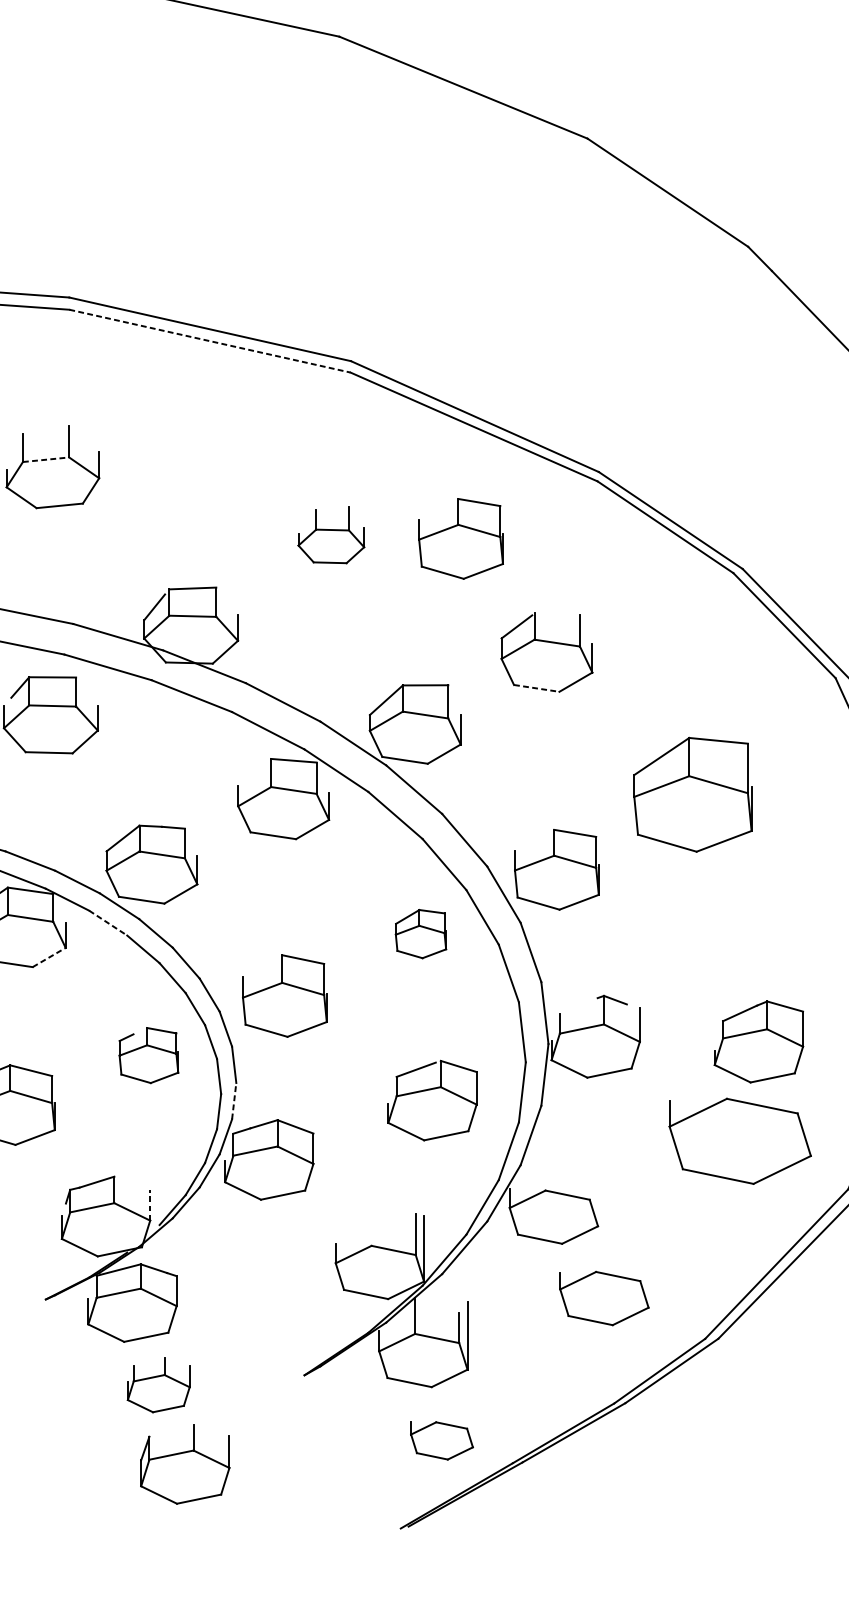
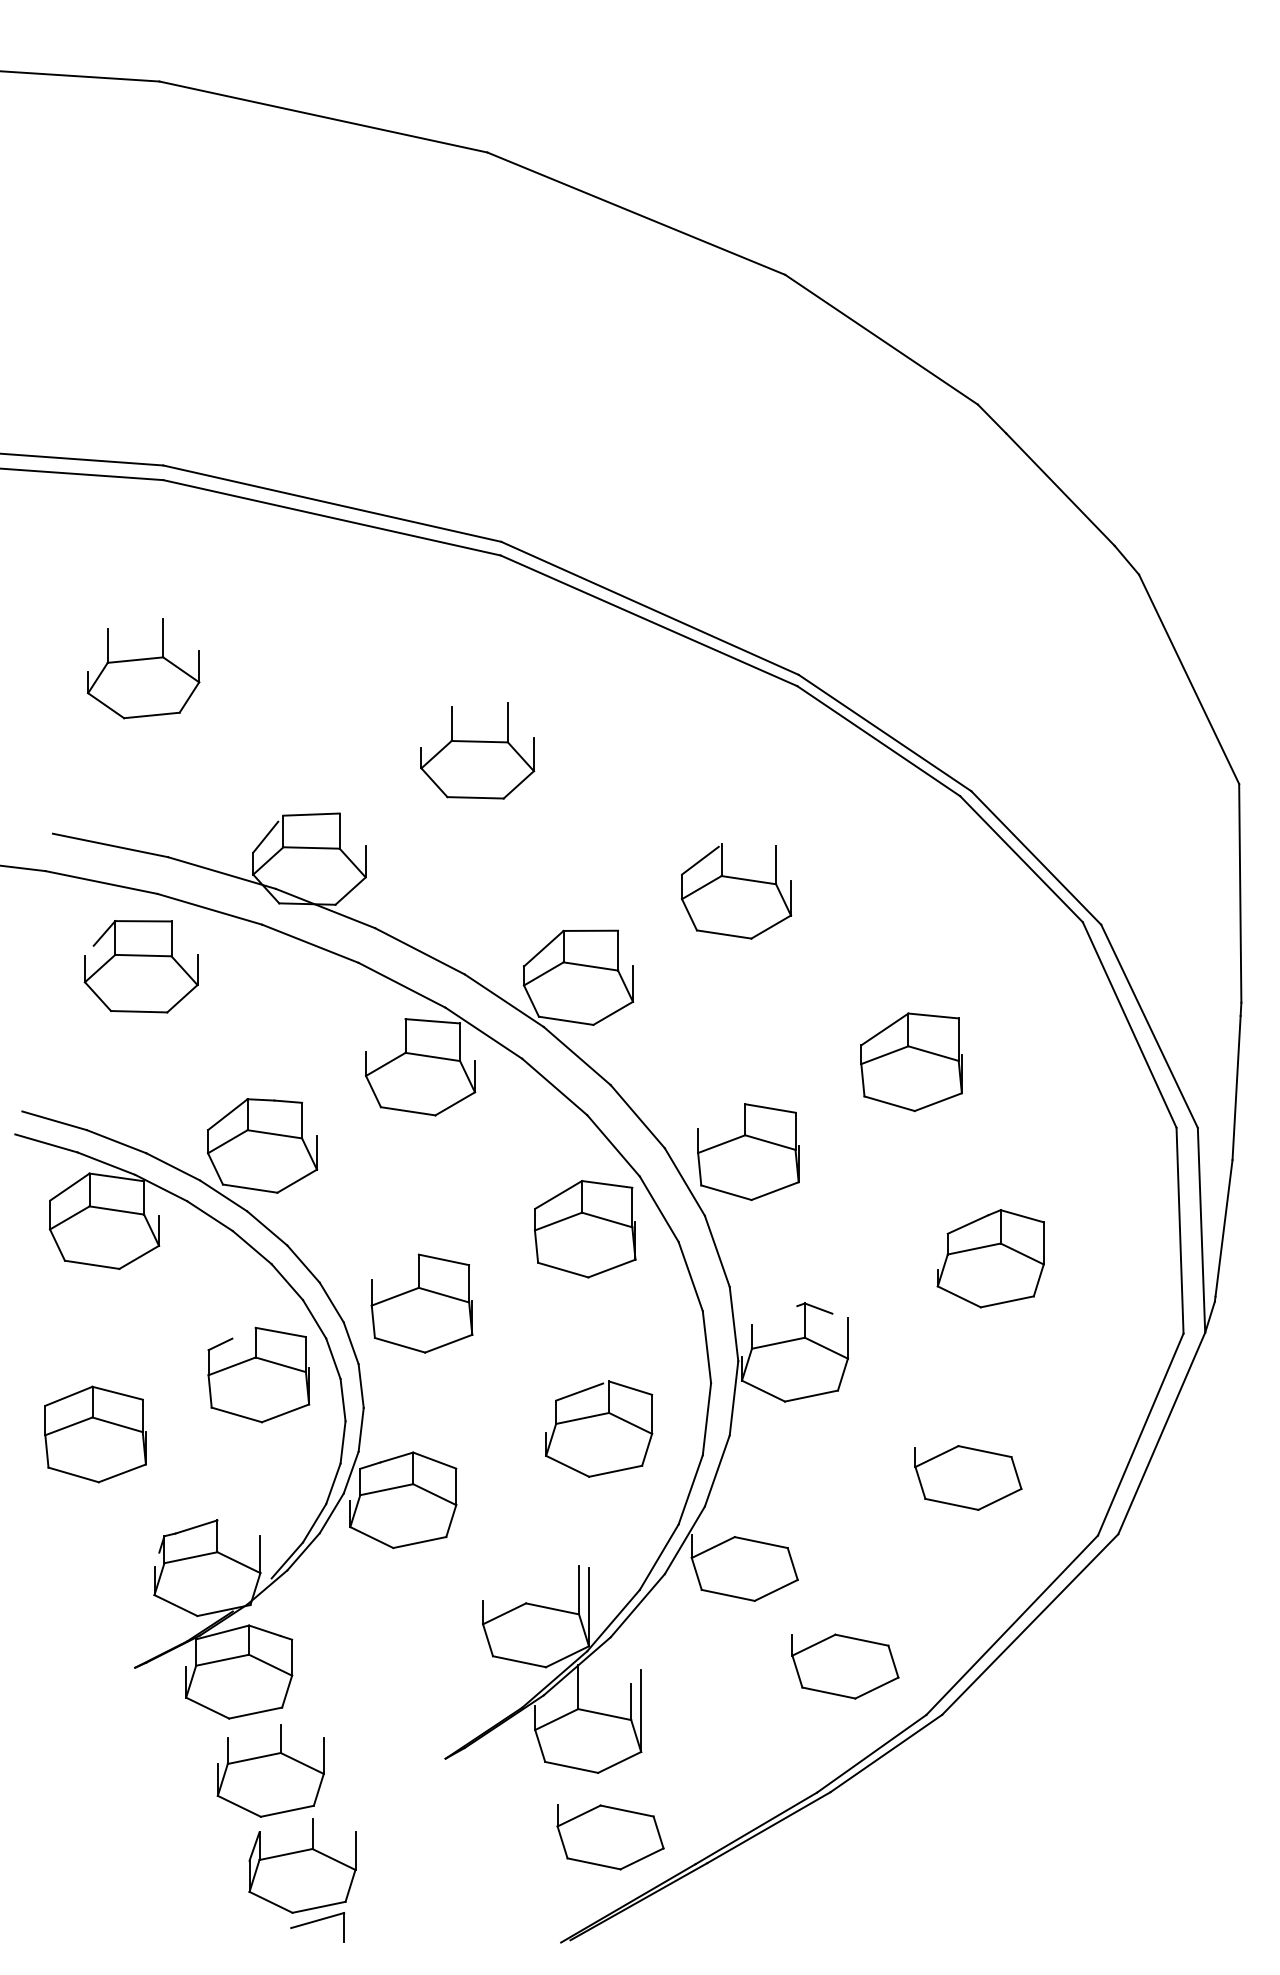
line: (210, 340) -> (332, 517), dashed -> solid
line: (46, 460) -> (135, 660), dashed -> solid
part: (331, 535) -> (477, 750), size x1.43
part: (461, 539) -> (633, 755), removed
line: (536, 688) -> (724, 934), dashed -> solid
part: (692, 795) -> (911, 1062), size x0.71
line: (108, 923) -> (210, 1216), dashed -> solid
part: (421, 934) -> (585, 1229), size x1.67
line: (49, 957) -> (139, 1257), dashed -> solid
part: (758, 1041) -> (990, 1258), moved
part: (148, 1055) -> (258, 1374), size x1.43
line: (234, 1100) -> (361, 1429), dashed -> solid
part: (740, 1140) -> (968, 1477), size x0.62
line: (150, 1205) -> (260, 1554), dashed -> solid
part: (604, 1298) -> (845, 1666), moved
part: (158, 1385) -> (270, 1770), size x1.43
part: (441, 1440) -> (610, 1837), size x1.43
part: (197, 1515) -> (317, 1927), added

